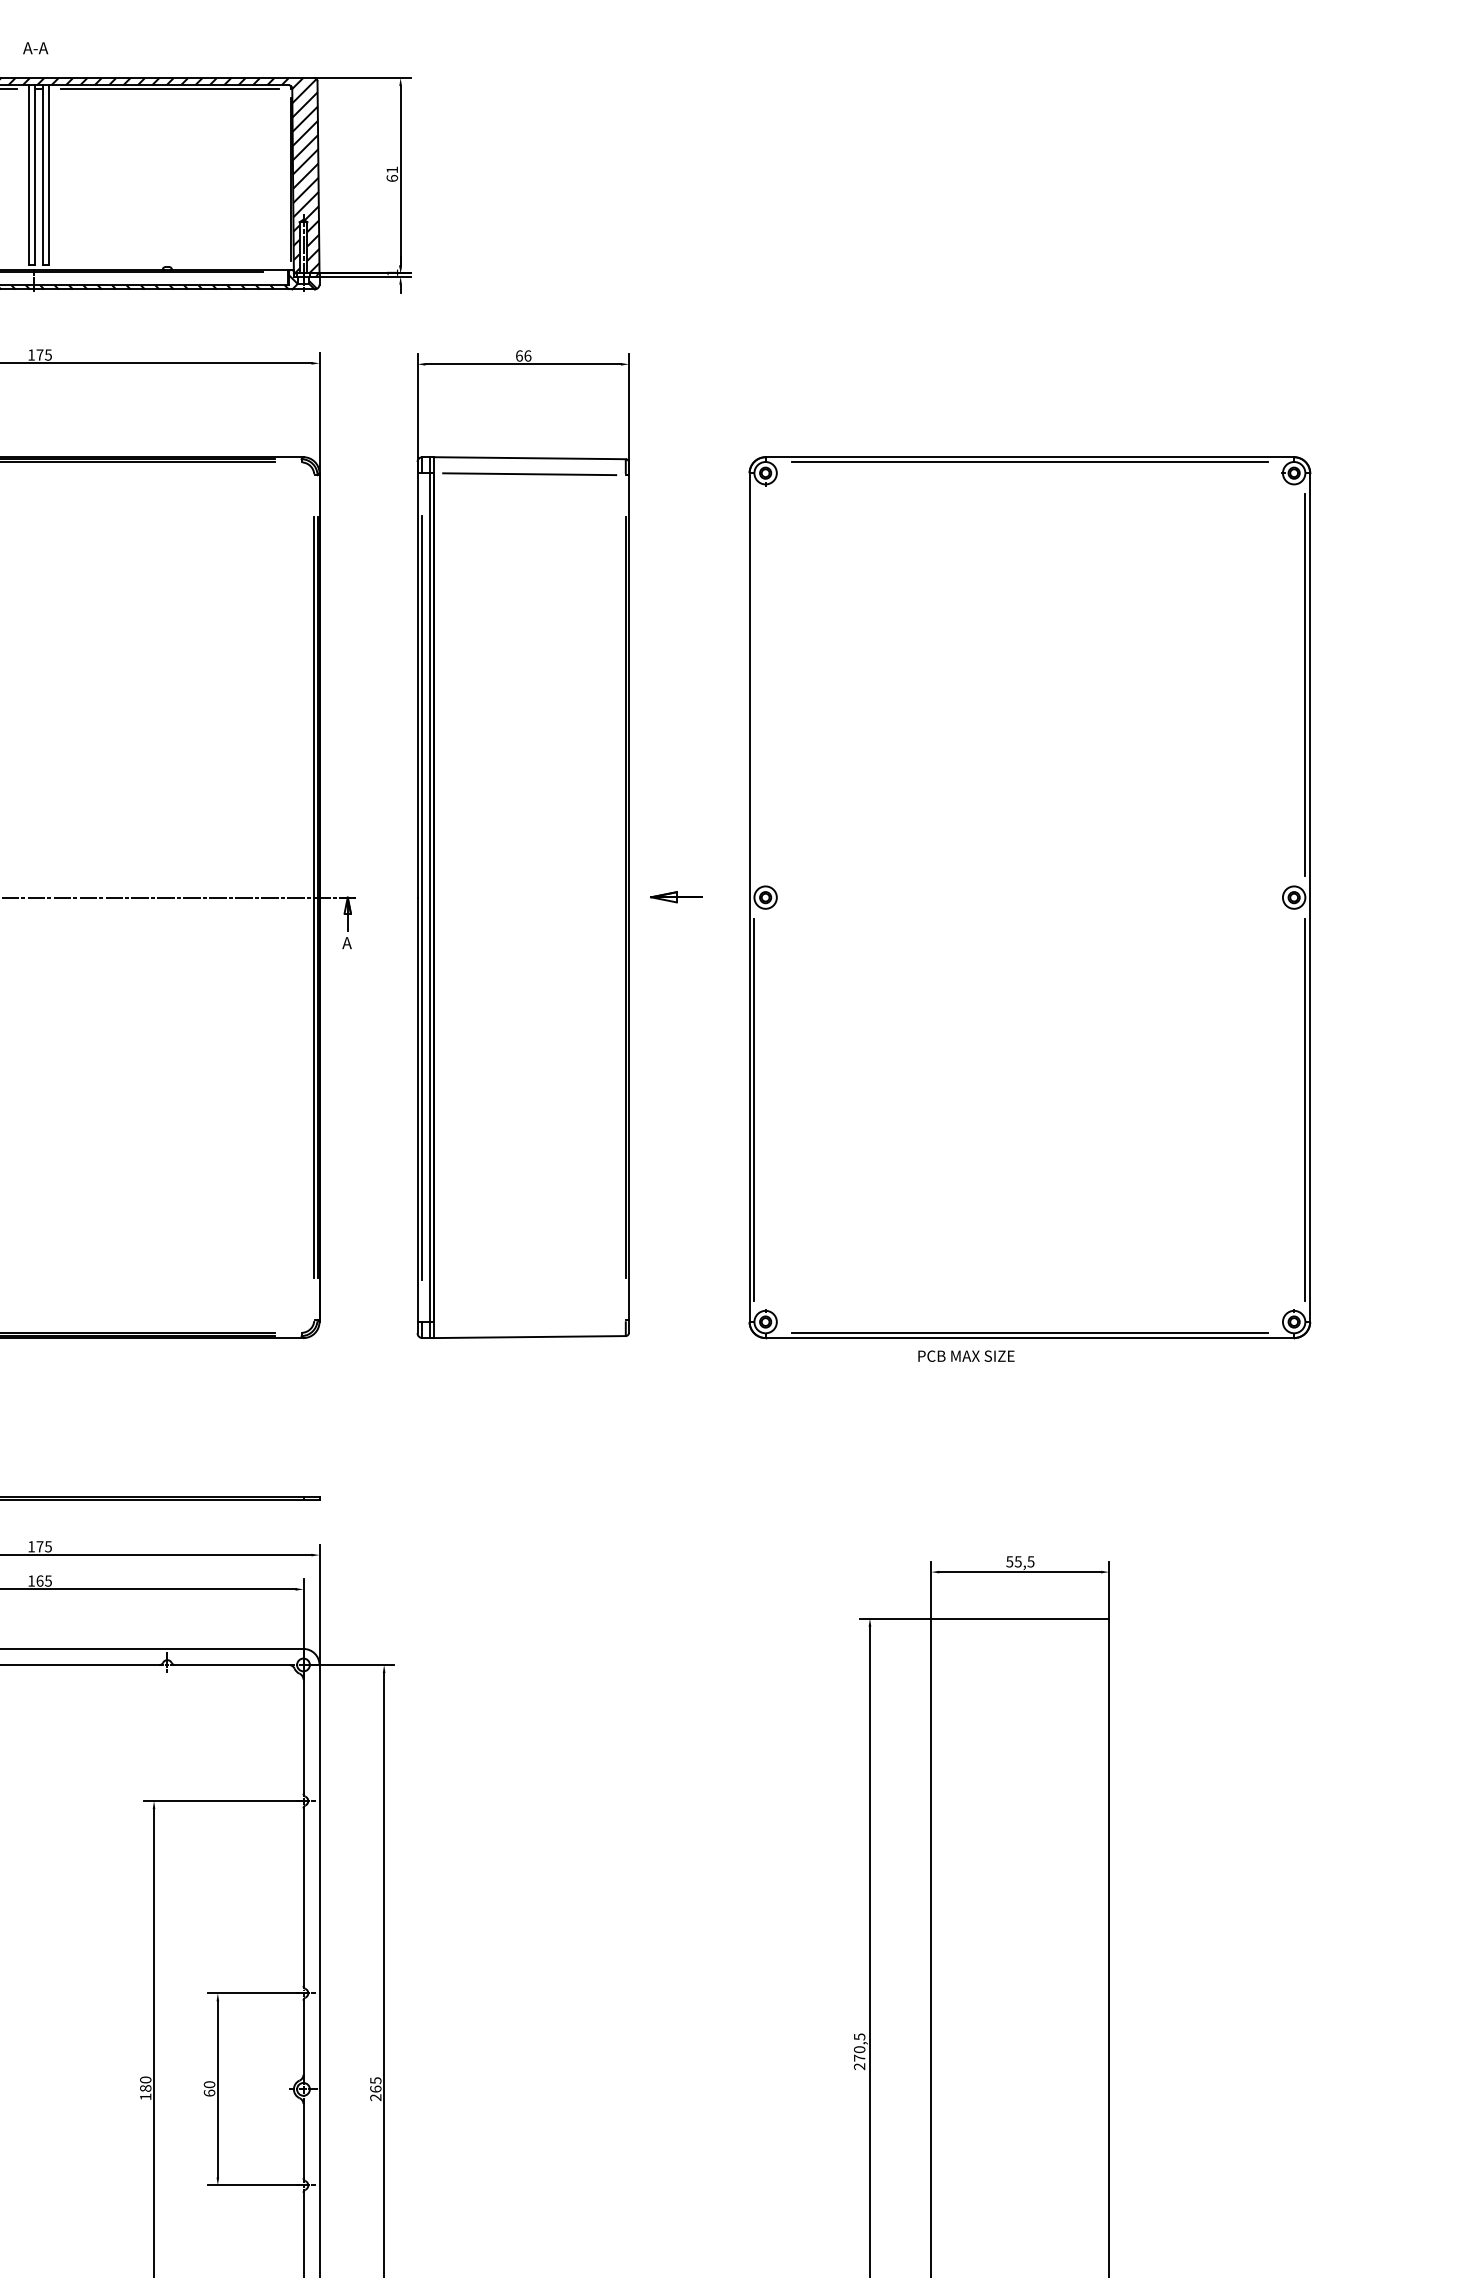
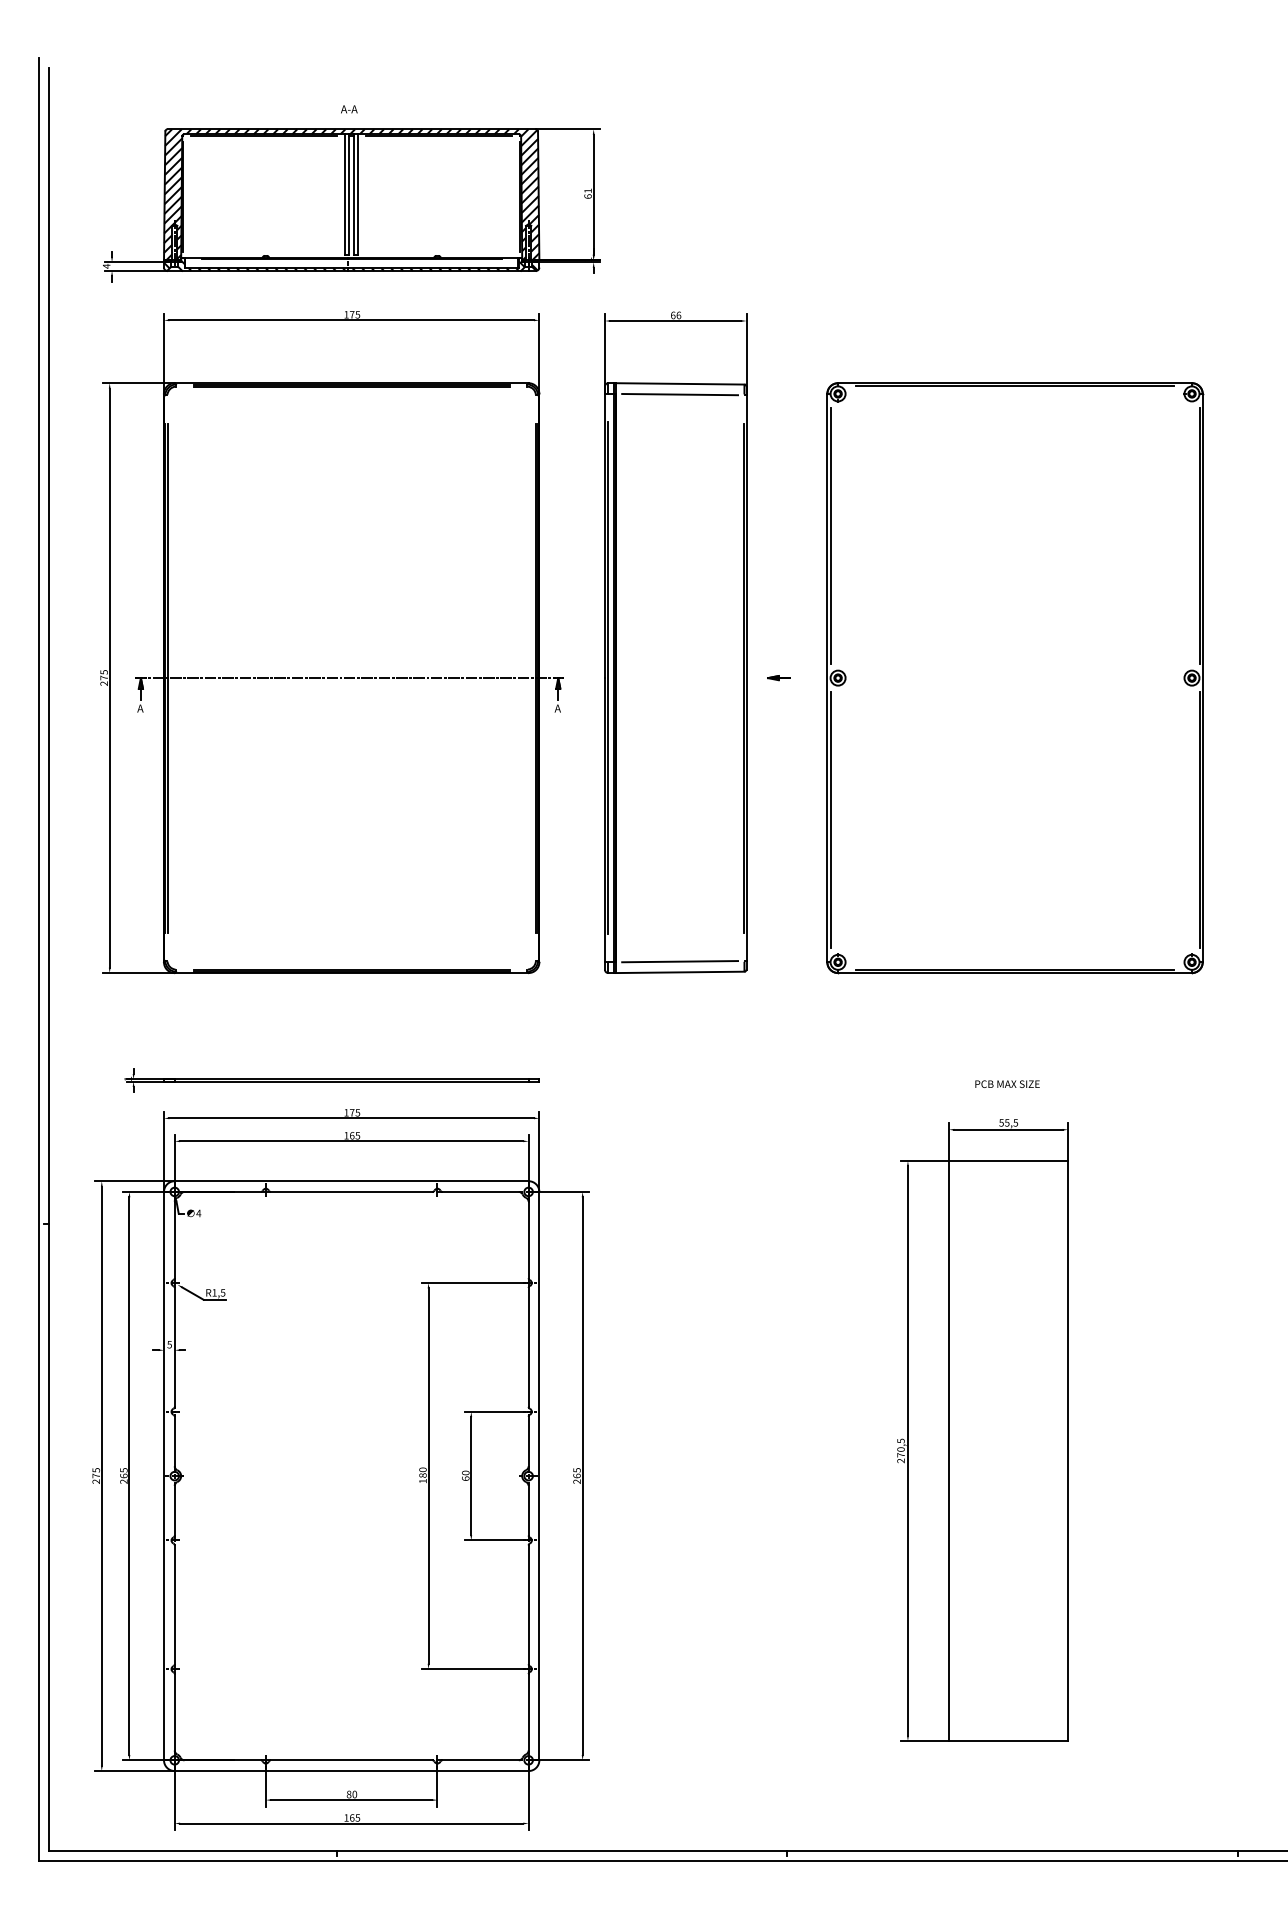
line: (754, 684) -> (830, 535), added
part: (676, 898) -> (778, 678), size x0.62
line: (530, 1320) -> (680, 961), added
text: (966, 1355) -> (1007, 1083), moved

